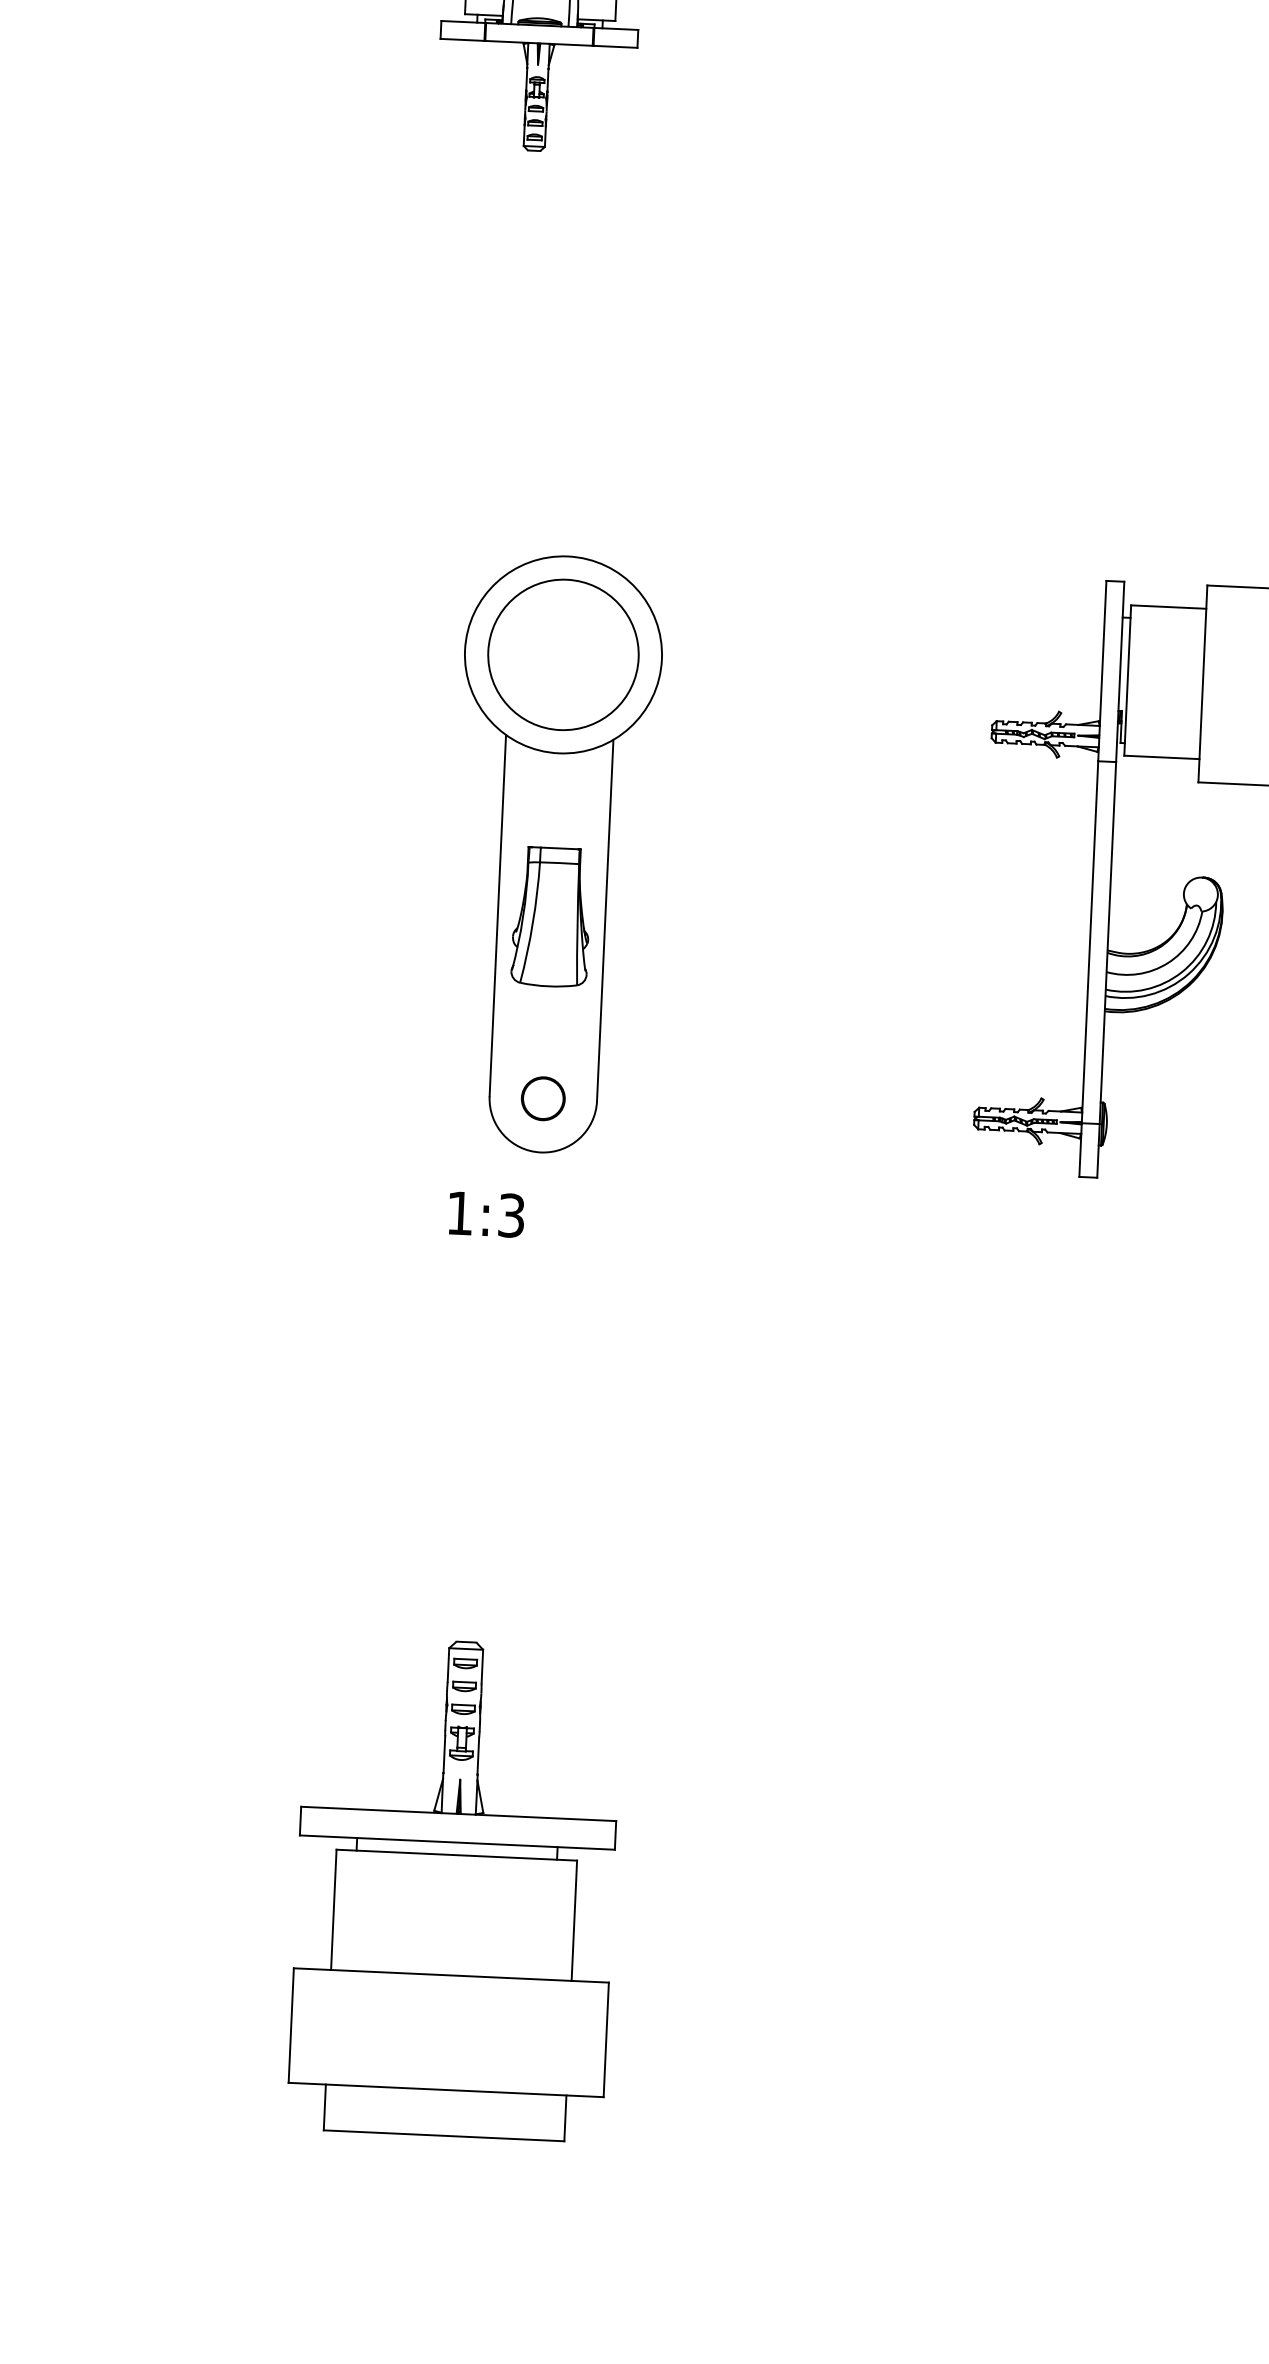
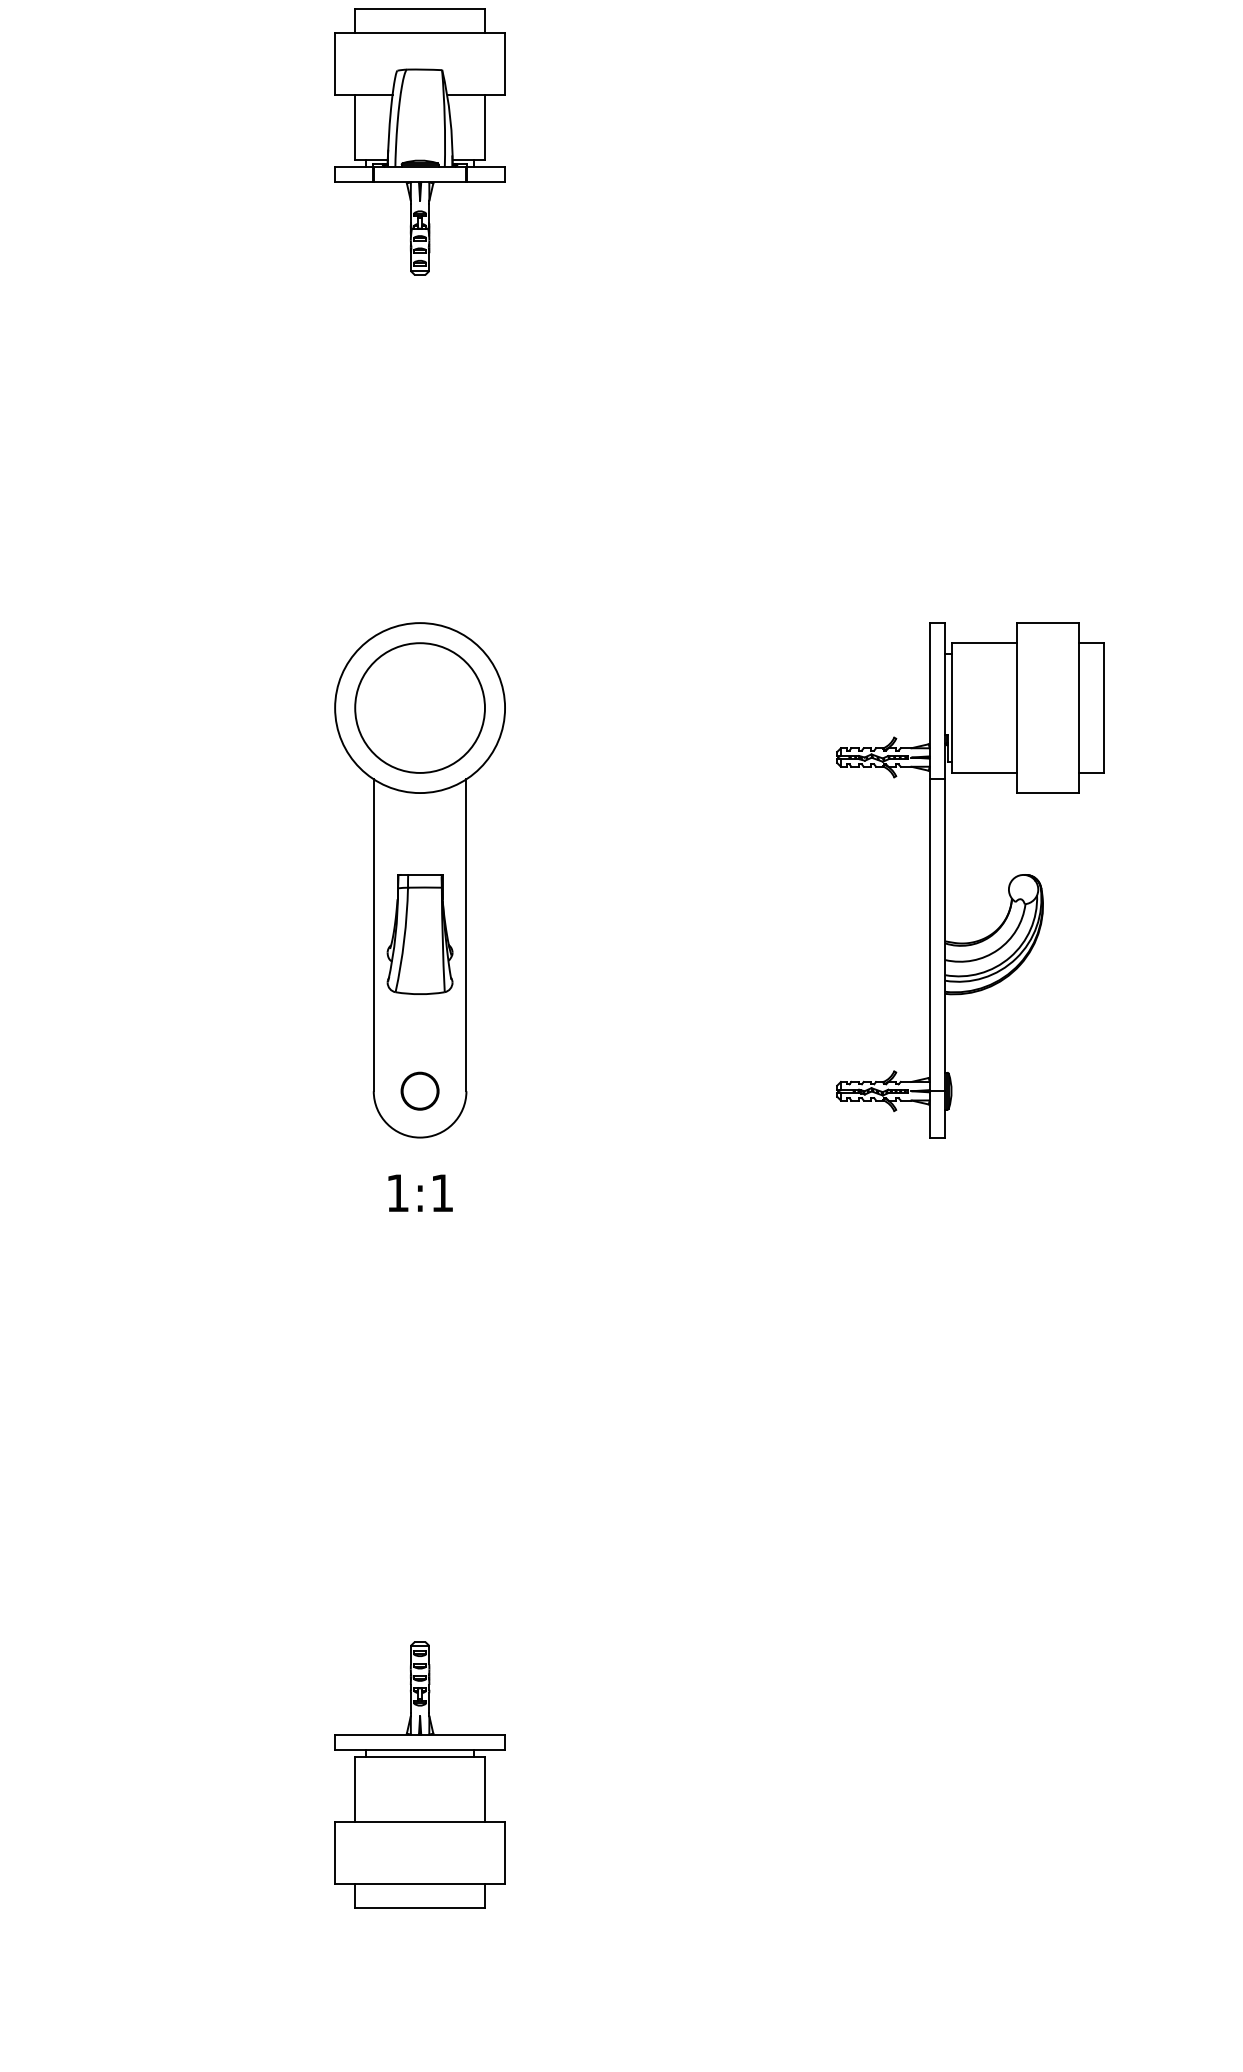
part: (553, 854) -> (419, 880), moved
text: (511, 1216) -> (442, 1193), 1:3 -> 1:1
part: (454, 1887) -> (419, 1774), size x0.62

